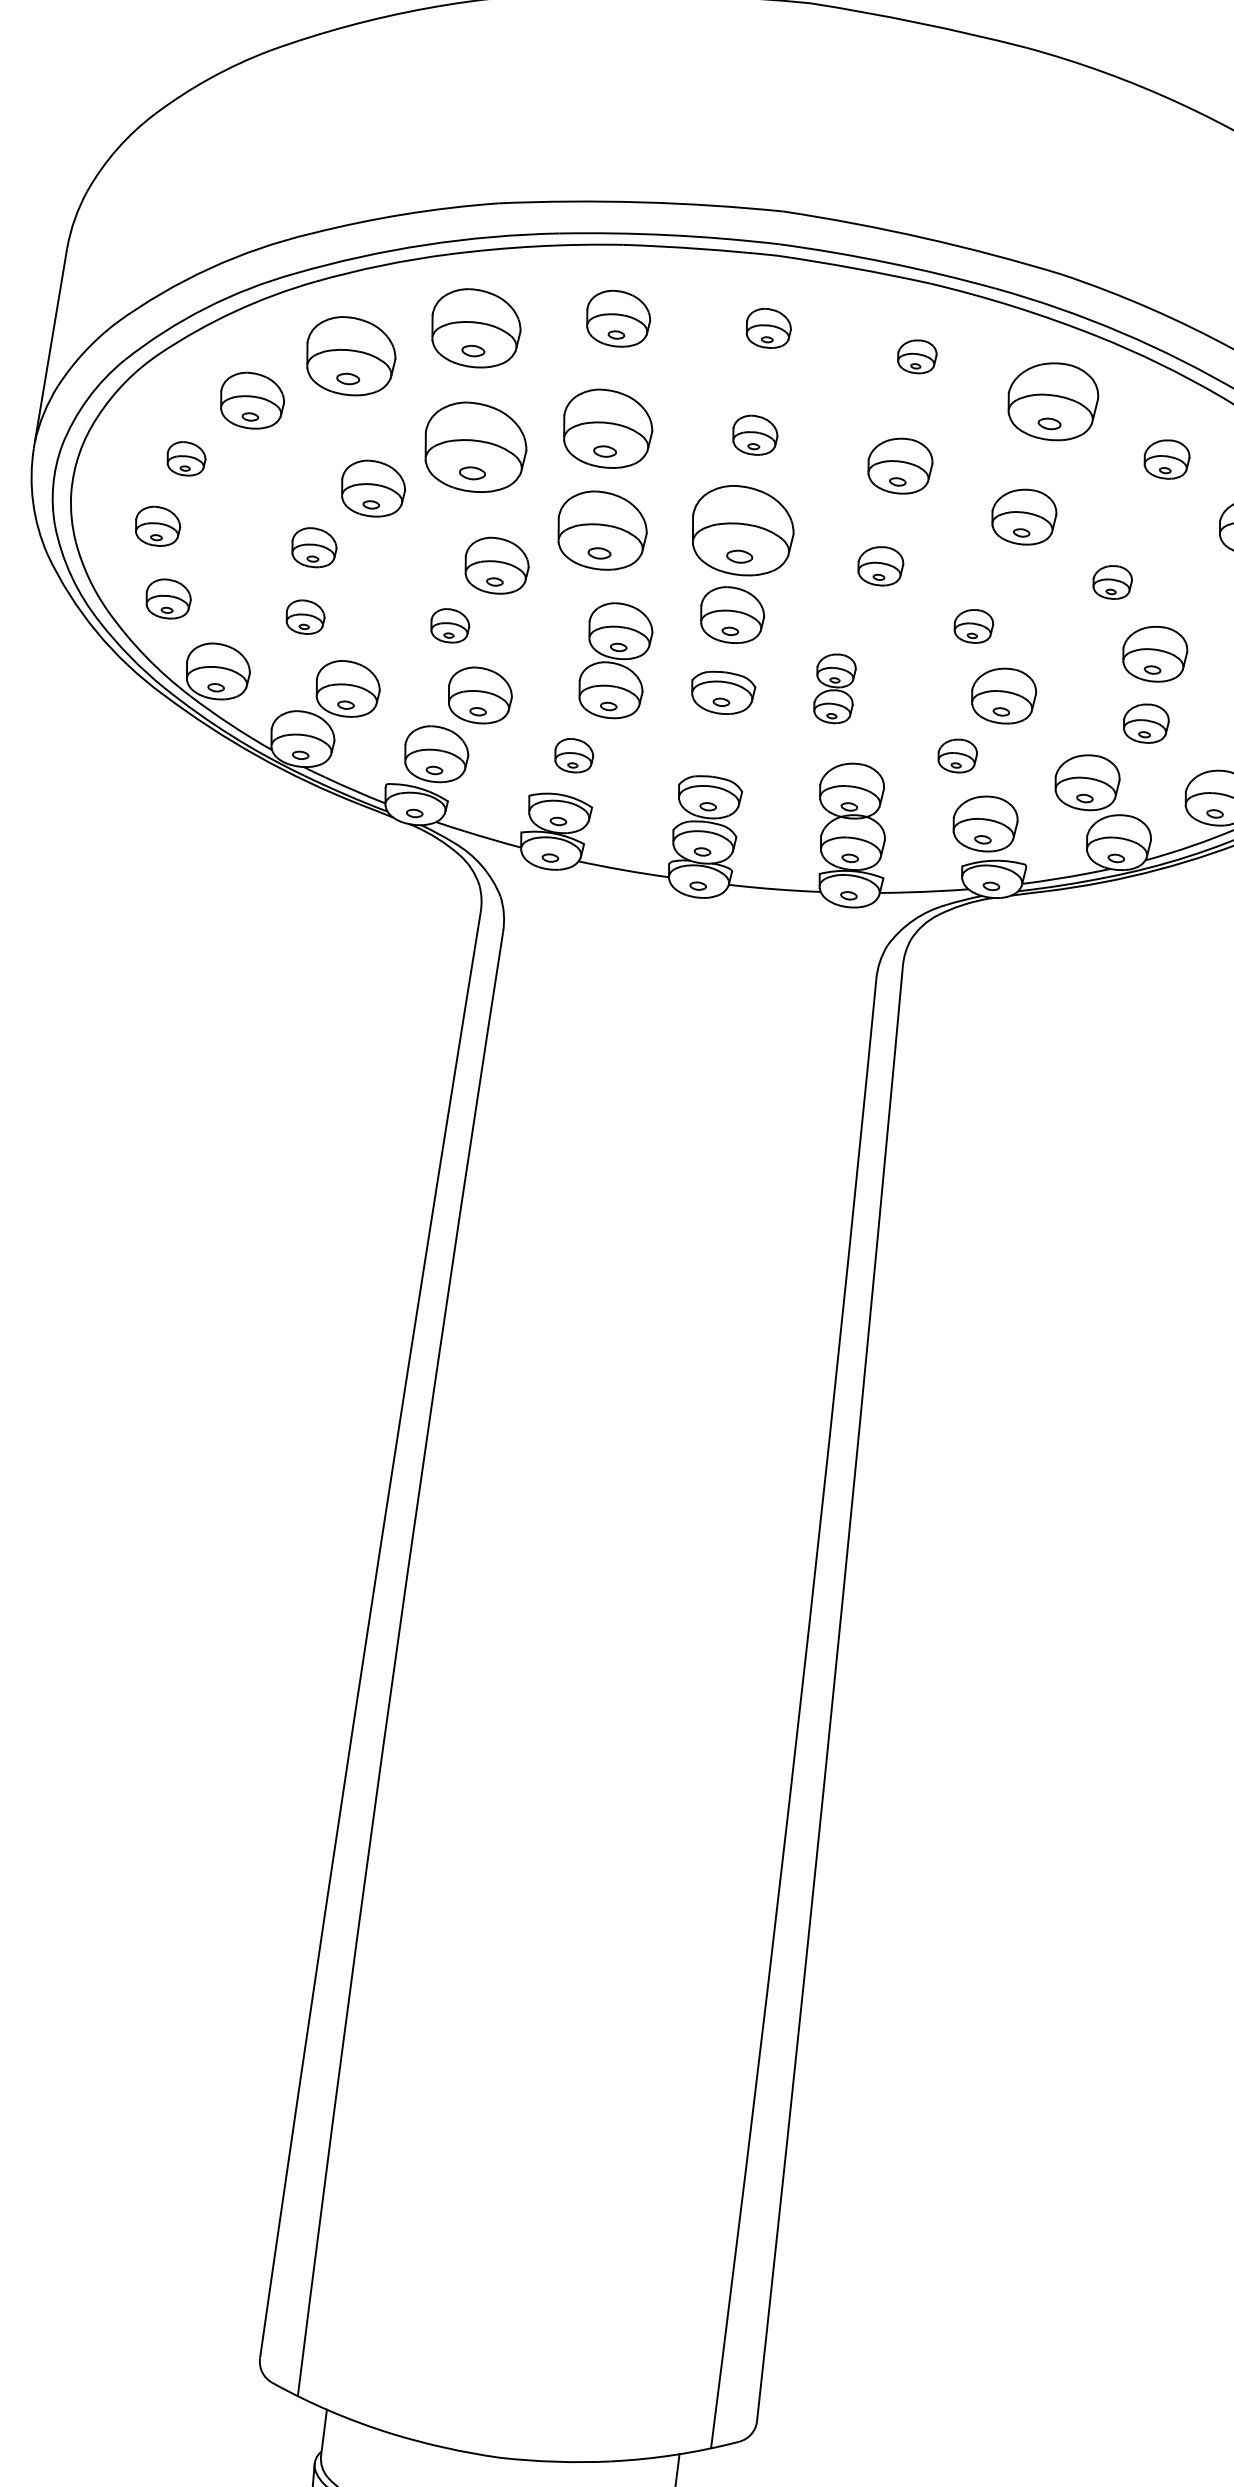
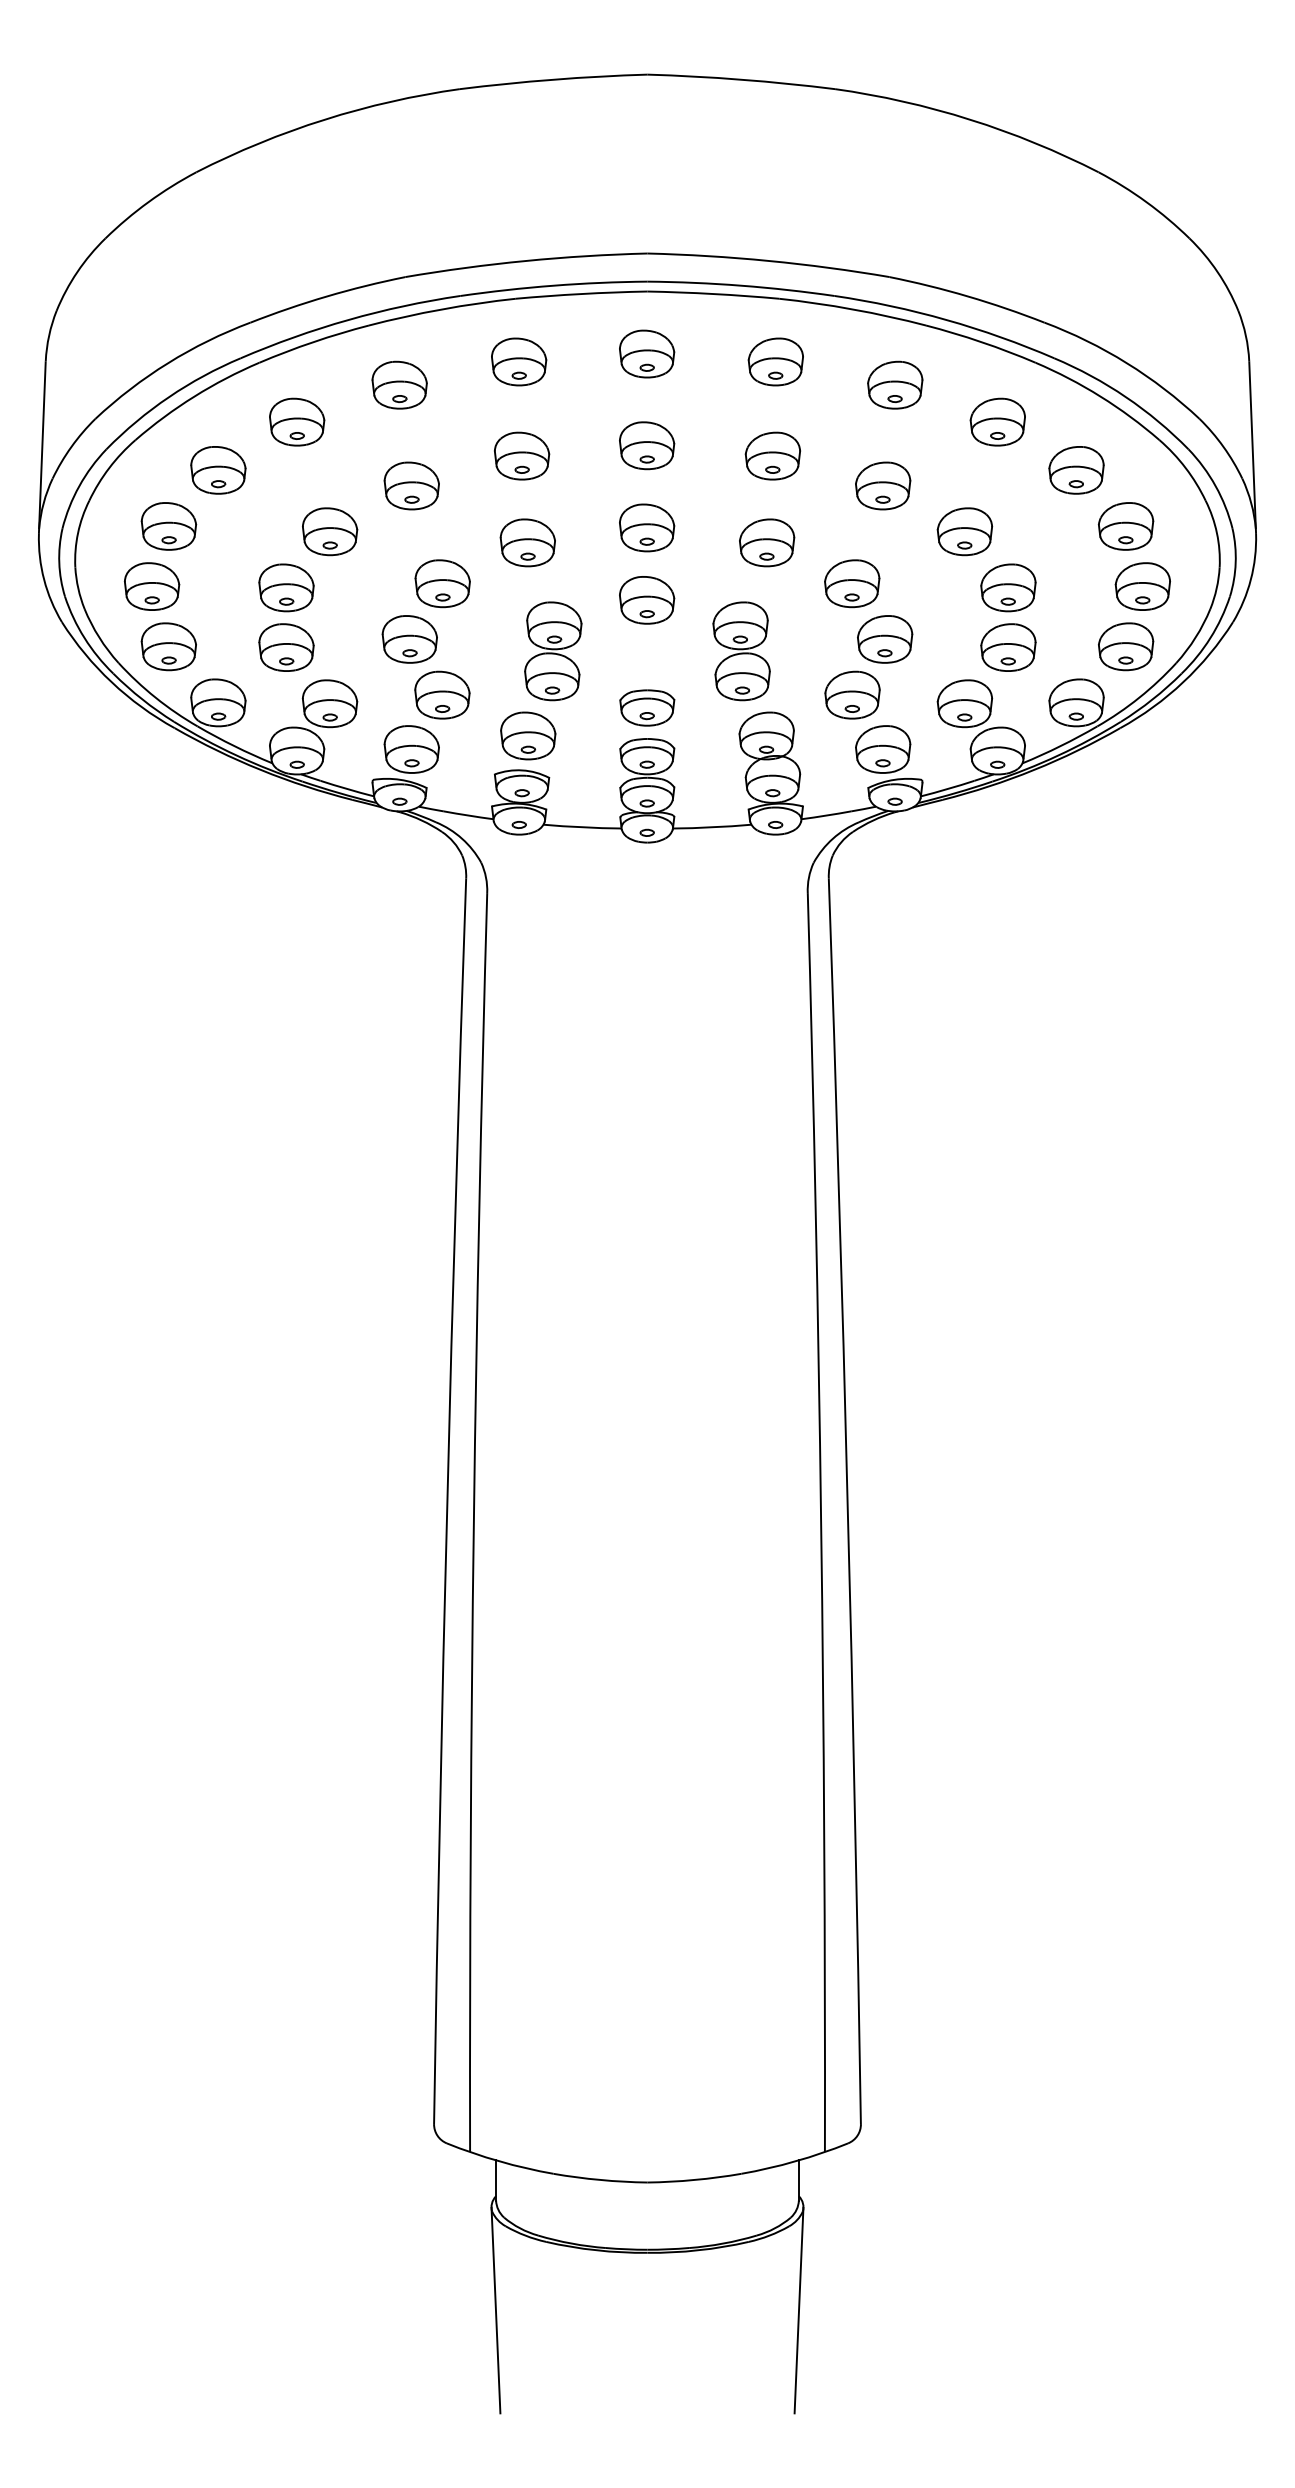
part: (475, 327) -> (399, 384), size x0.71
part: (769, 327) -> (647, 353), size x1.43
part: (351, 355) -> (297, 421), size x0.71
part: (916, 356) -> (775, 361), size x1.67
part: (1053, 400) -> (895, 384), size x0.71
part: (608, 428) -> (522, 455), size x0.71
part: (755, 435) -> (647, 445), size x1.43
part: (474, 446) -> (411, 485), size x0.62
part: (185, 458) -> (168, 526), size x1.67
part: (1166, 458) -> (997, 421), size x1.43
part: (157, 526) -> (151, 586), size x1.43
part: (601, 530) -> (527, 542), size x0.71
part: (743, 530) -> (647, 527), size x0.62
part: (314, 547) -> (286, 587), size x1.43
part: (880, 565) -> (767, 542), size x1.43
part: (1111, 581) -> (964, 531), size x1.67
part: (168, 598) -> (168, 646), size x1.43
part: (305, 617) -> (286, 647), size x1.67
part: (449, 625) -> (409, 639), size x1.67
part: (973, 625) -> (852, 583), size x1.67
part: (834, 688) -> (741, 651), size x1.67
part: (722, 692) -> (647, 707), moved
part: (1146, 723) -> (1008, 647), size x1.43
part: (574, 755) -> (528, 735), size x1.67
part: (957, 755) -> (852, 694), size x1.67

